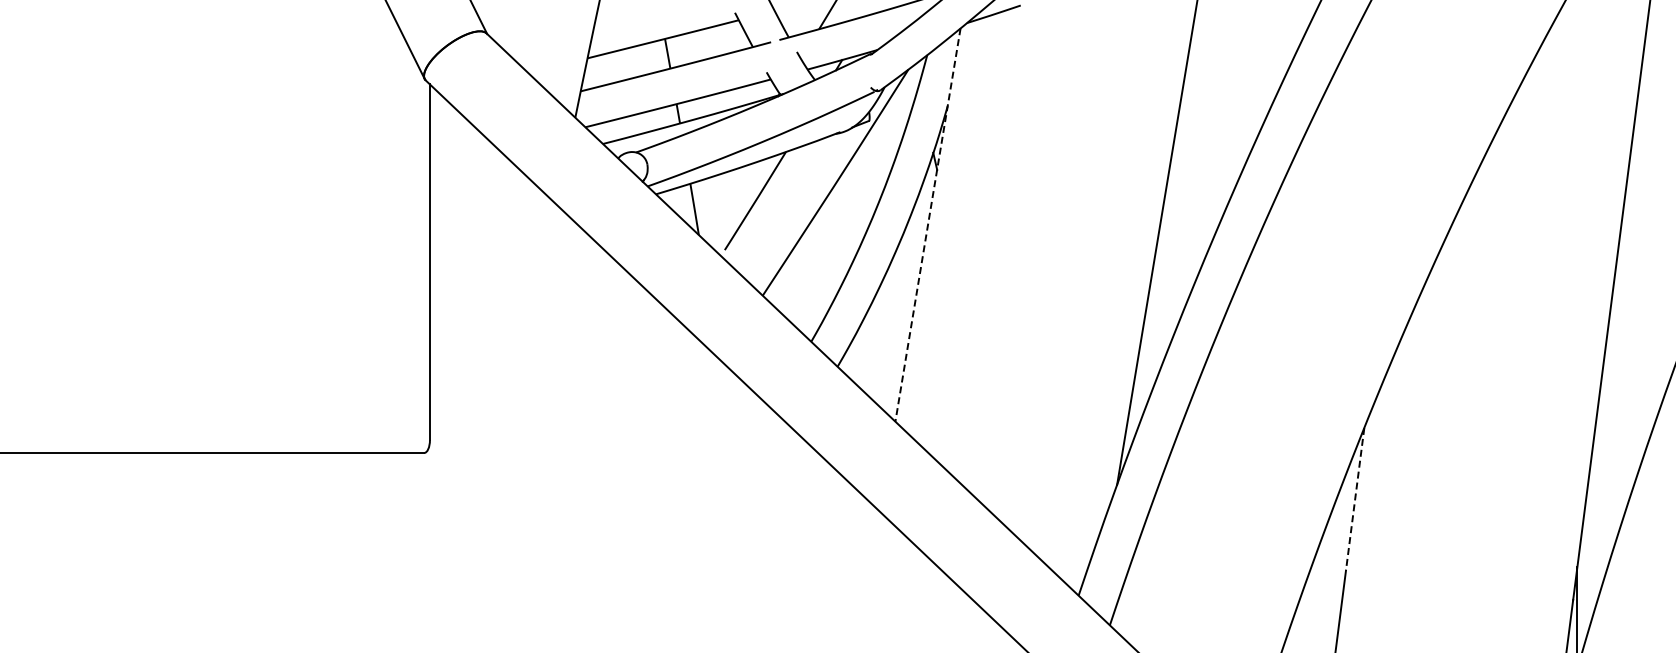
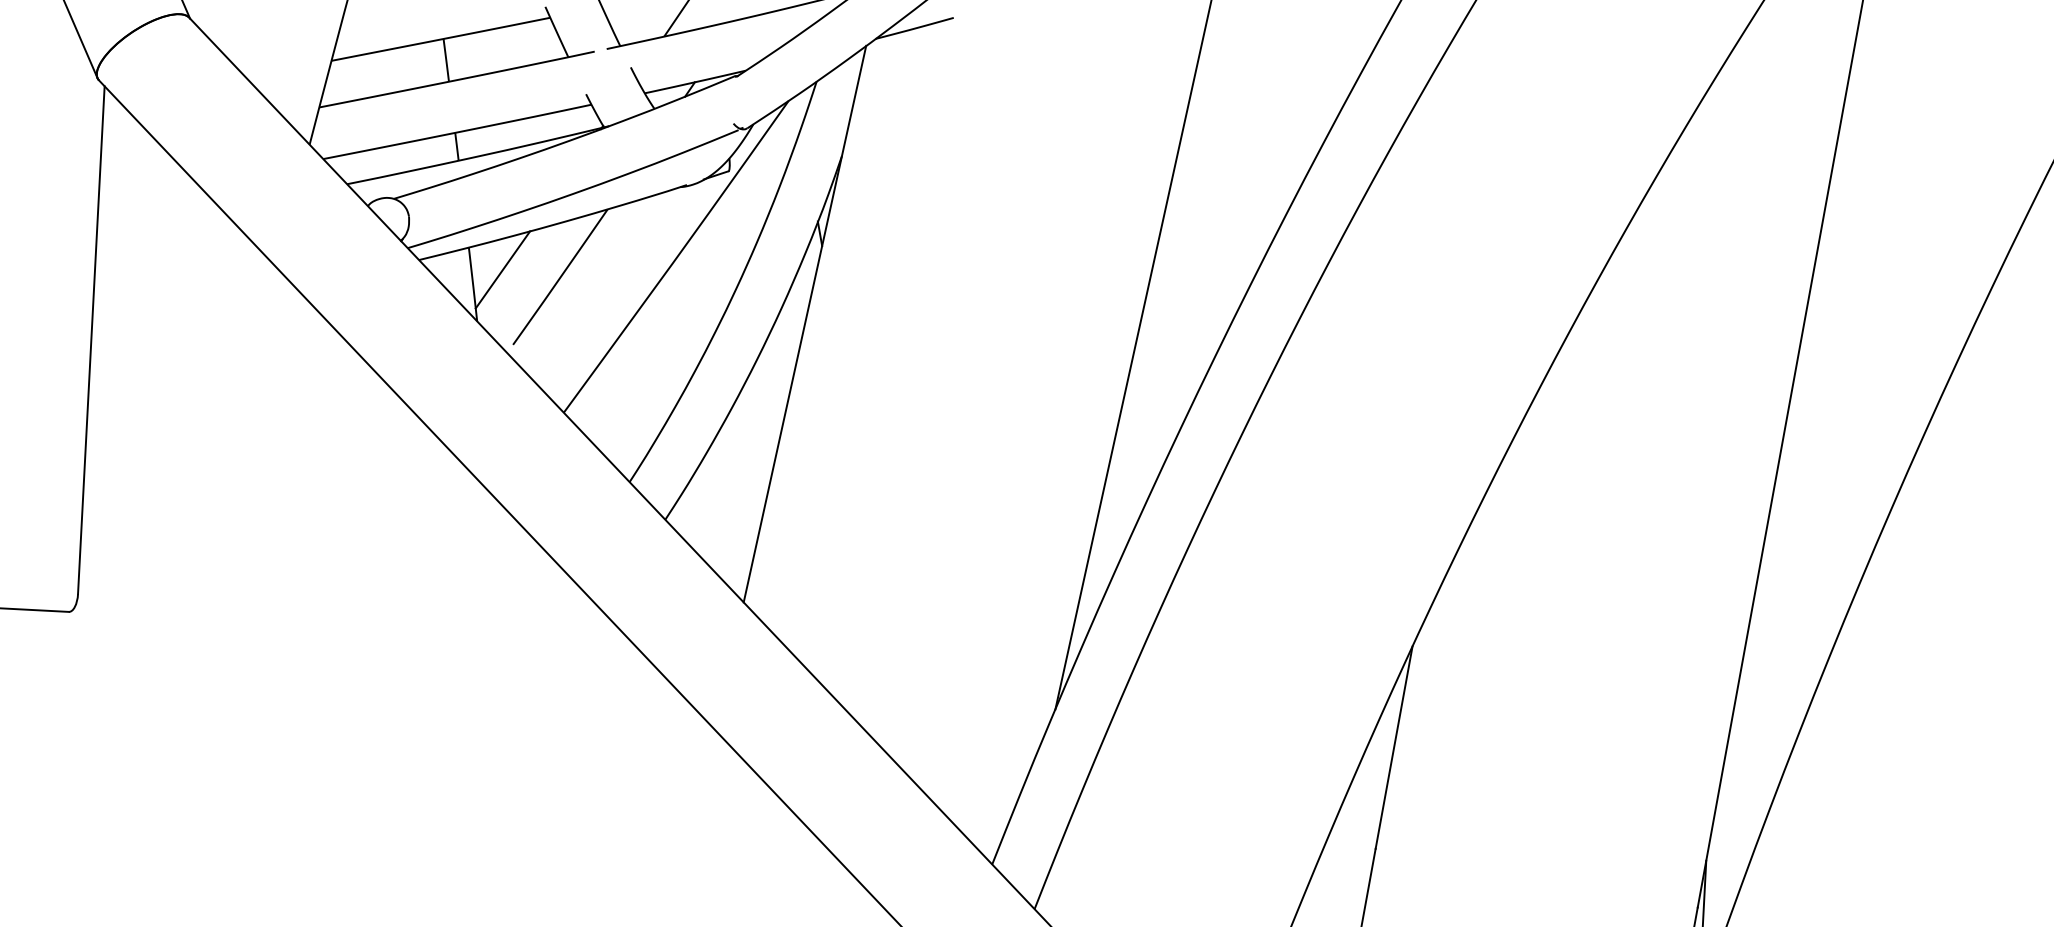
line: (714, 198) -> (502, 270), added
line: (927, 225) -> (804, 324), dashed -> solid
line: (1355, 499) -> (1394, 747), dashed -> solid

